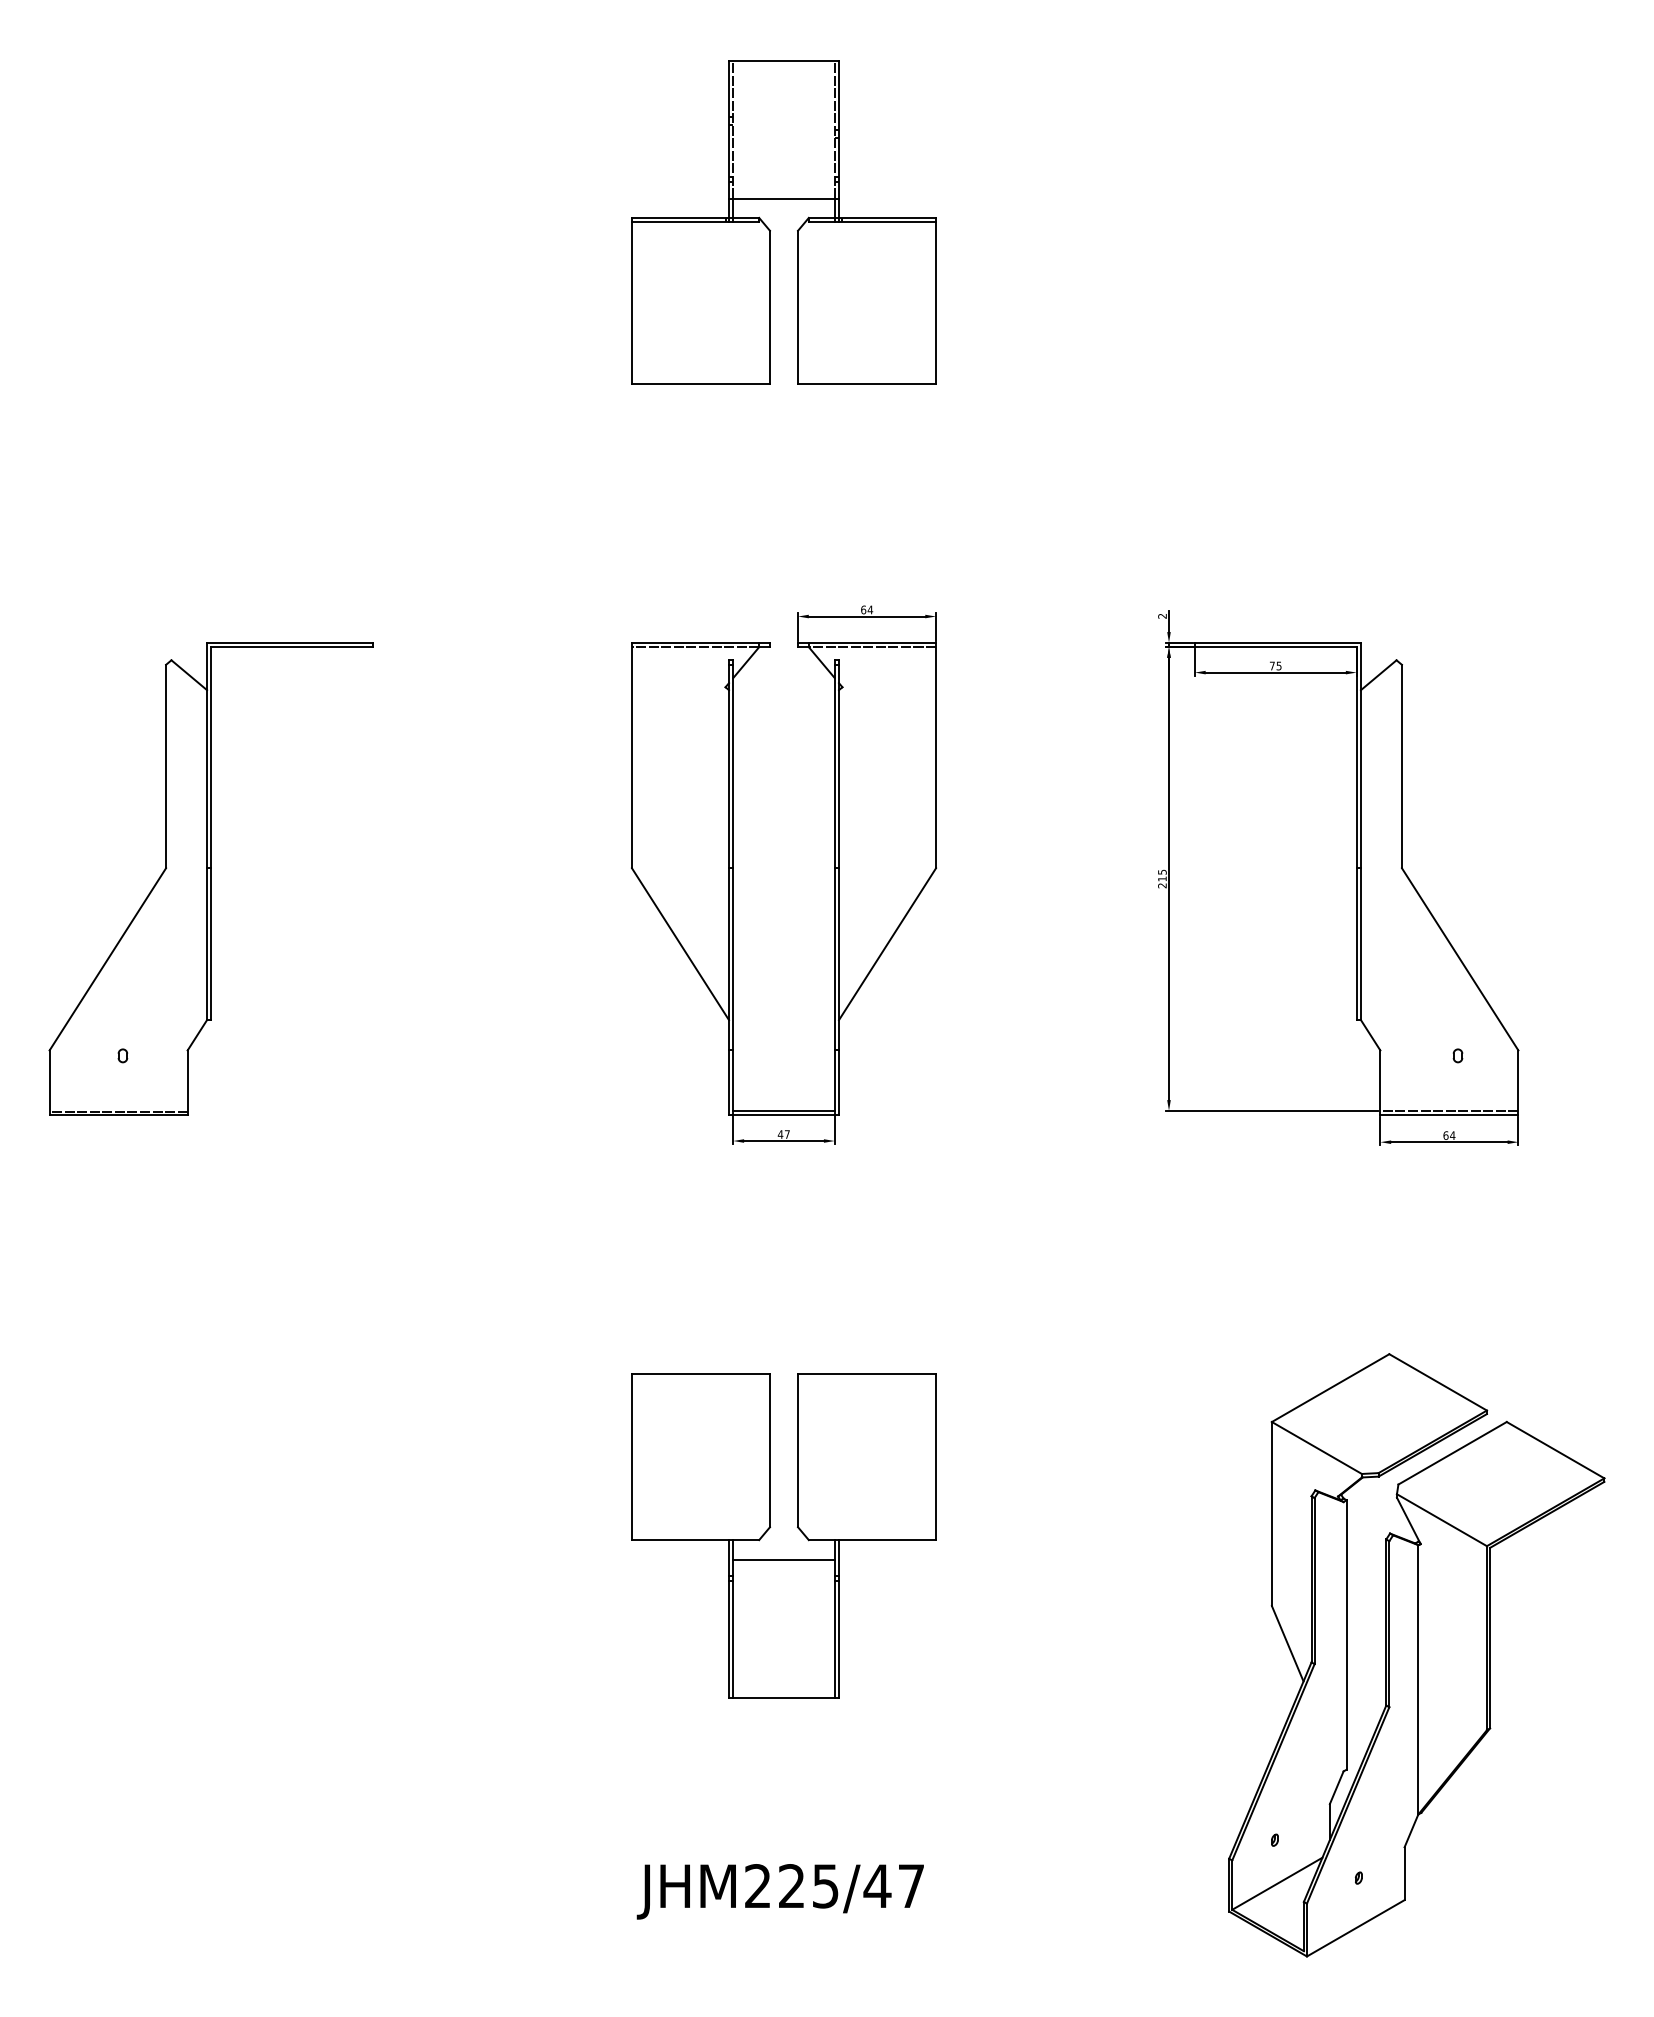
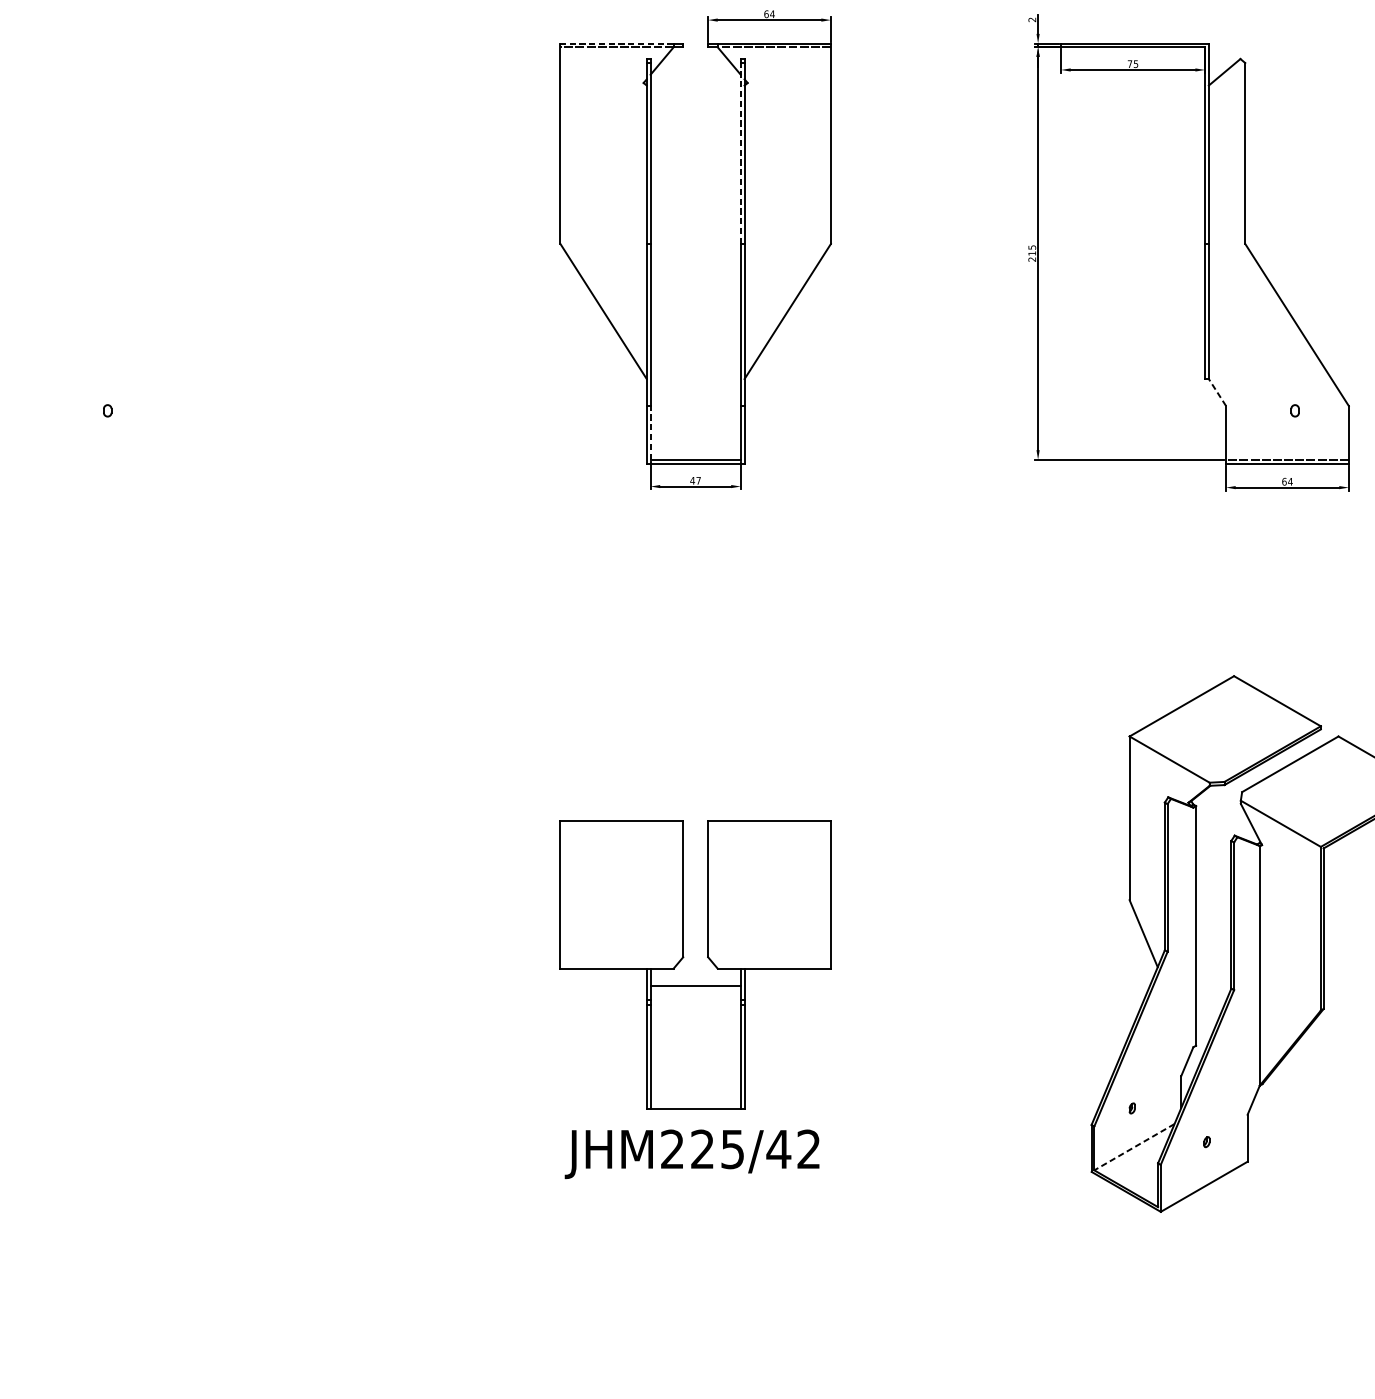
line: (695, 642) -> (616, 43), solid -> dashed
line: (834, 766) -> (740, 153), solid -> dashed
part: (210, 878) -> (185, 253), removed
line: (1370, 1034) -> (1217, 391), solid -> dashed
line: (733, 1080) -> (650, 432), solid -> dashed
part: (770, 1528) -> (683, 958), moved
line: (1276, 1884) -> (1133, 1147), solid -> dashed
text: (910, 1885) -> (808, 1148), JHM225/47 -> JHM225/42

